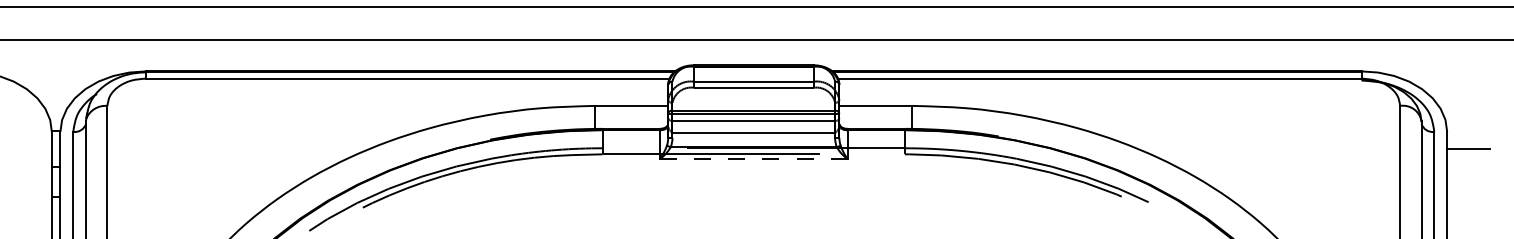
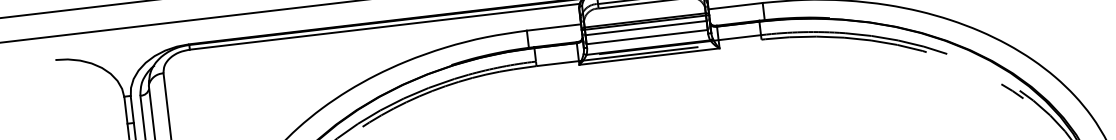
line: (753, 159) -> (649, 56), dashed -> solid

